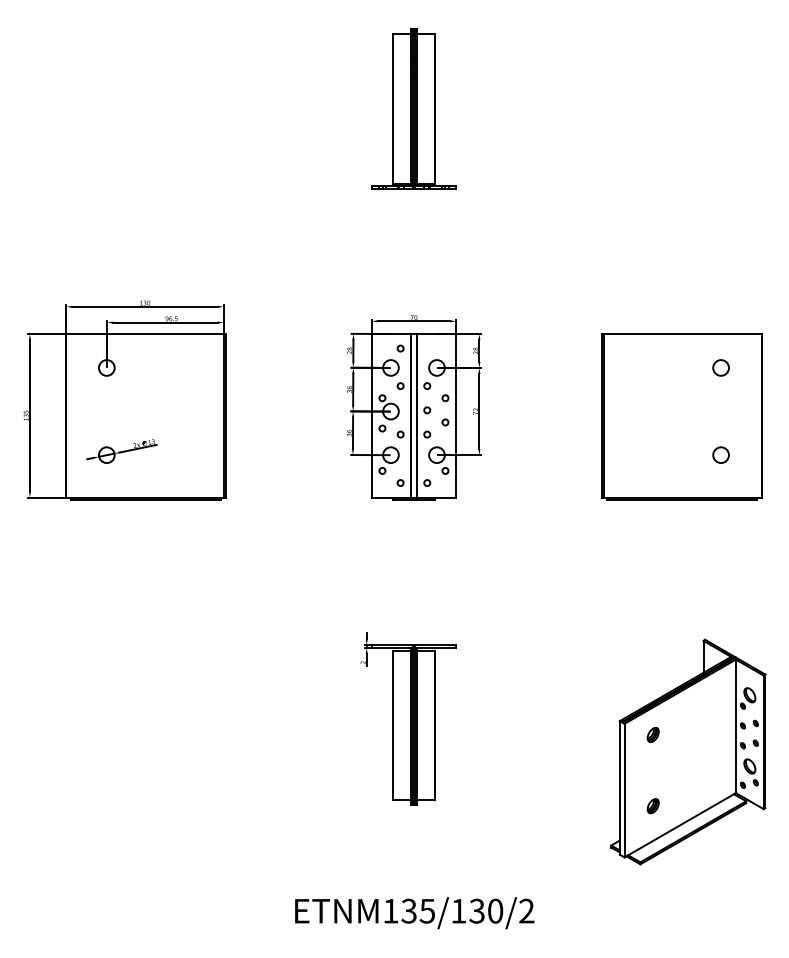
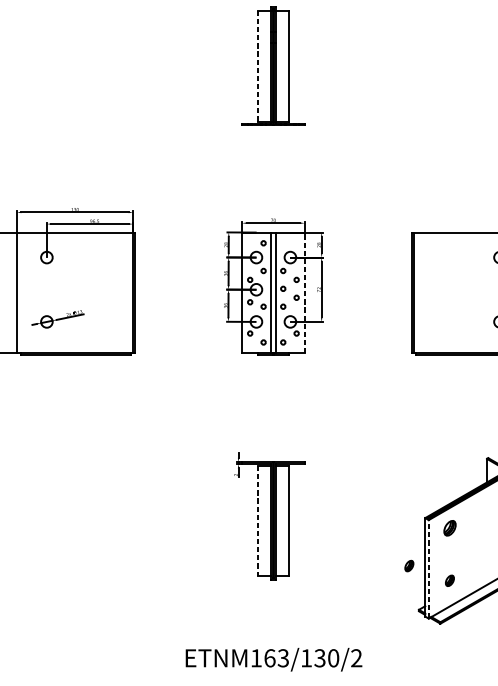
line: (393, 108) -> (258, 66), solid -> dashed
line: (456, 415) -> (304, 292), solid -> dashed
line: (393, 725) -> (258, 521), solid -> dashed
part: (652, 734) -> (449, 527), size x1.4
part: (597, 786) -> (408, 566), added
line: (624, 790) -> (428, 569), solid -> dashed
text: (417, 910) -> (276, 657), ETNM135/130/2 -> ETNM163/130/2

